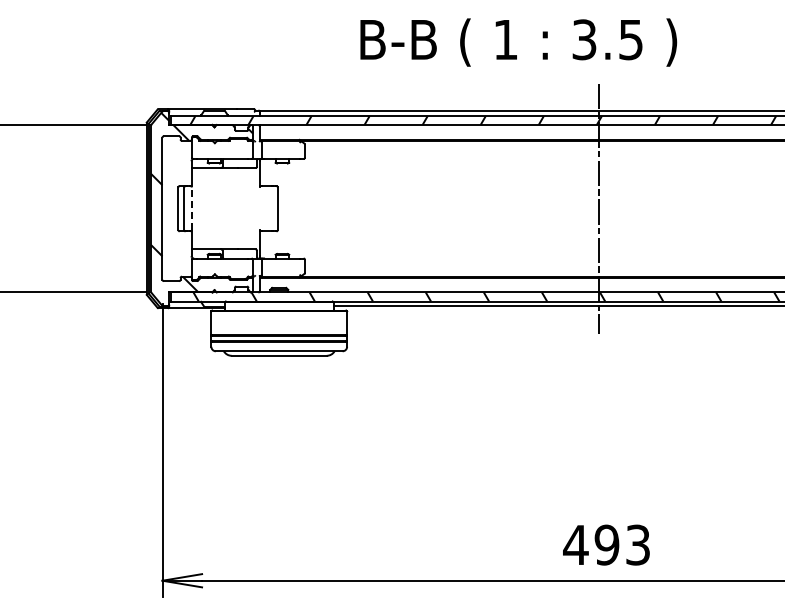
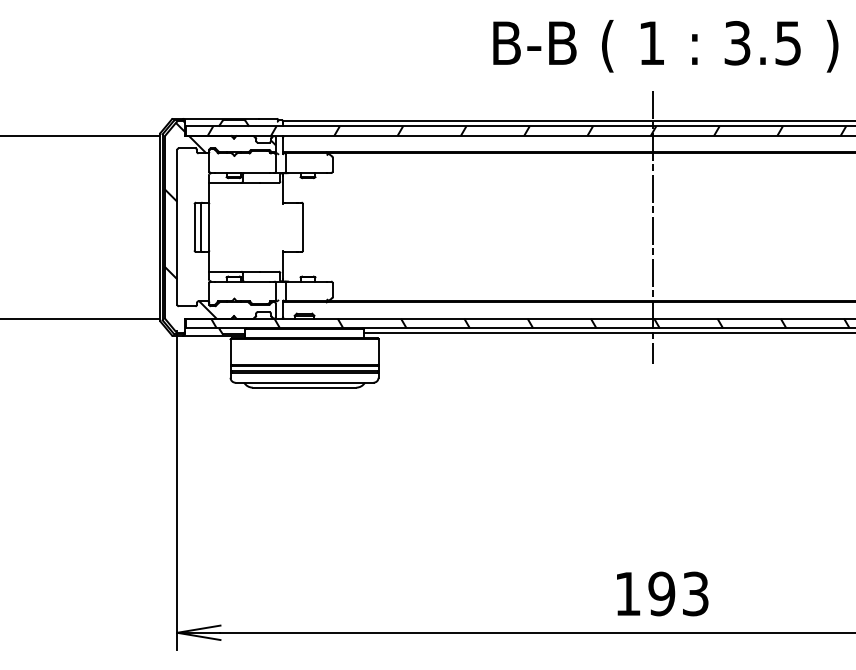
text: (518, 42) -> (665, 46), moved
line: (191, 208) -> (208, 227), dashed -> solid
text: (575, 544) -> (627, 593), 493 -> 193

